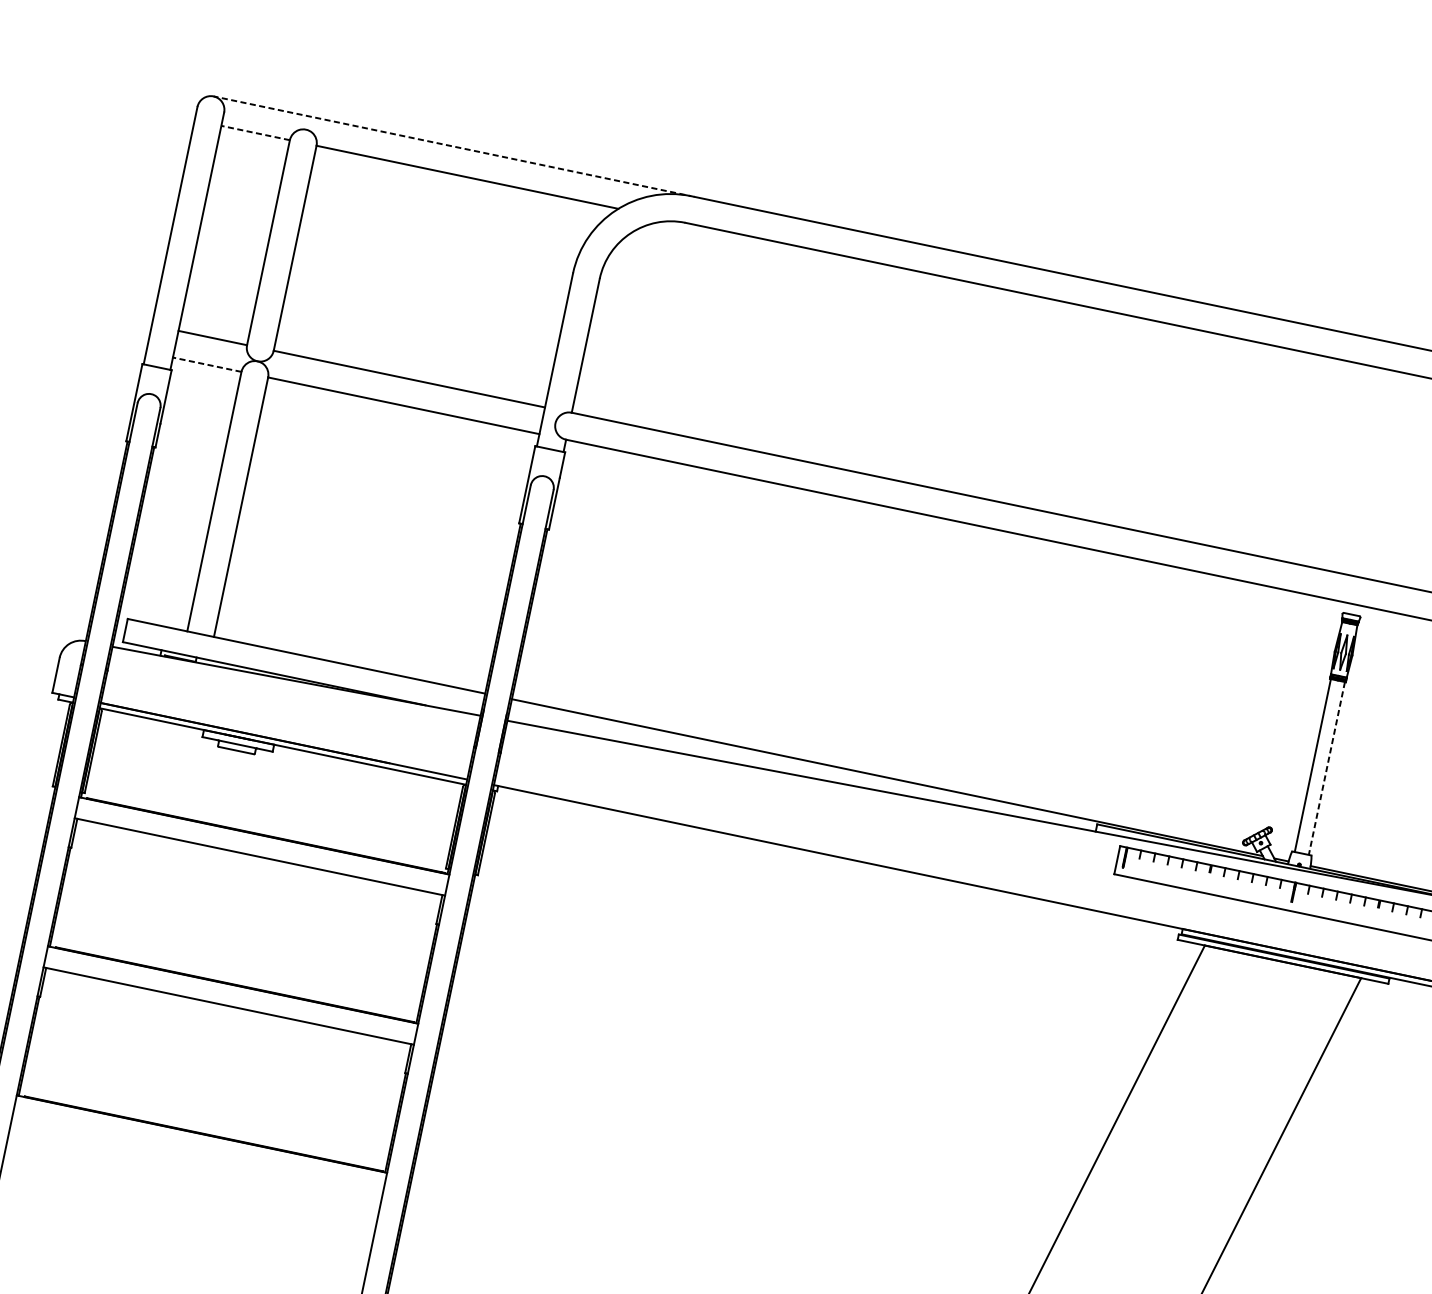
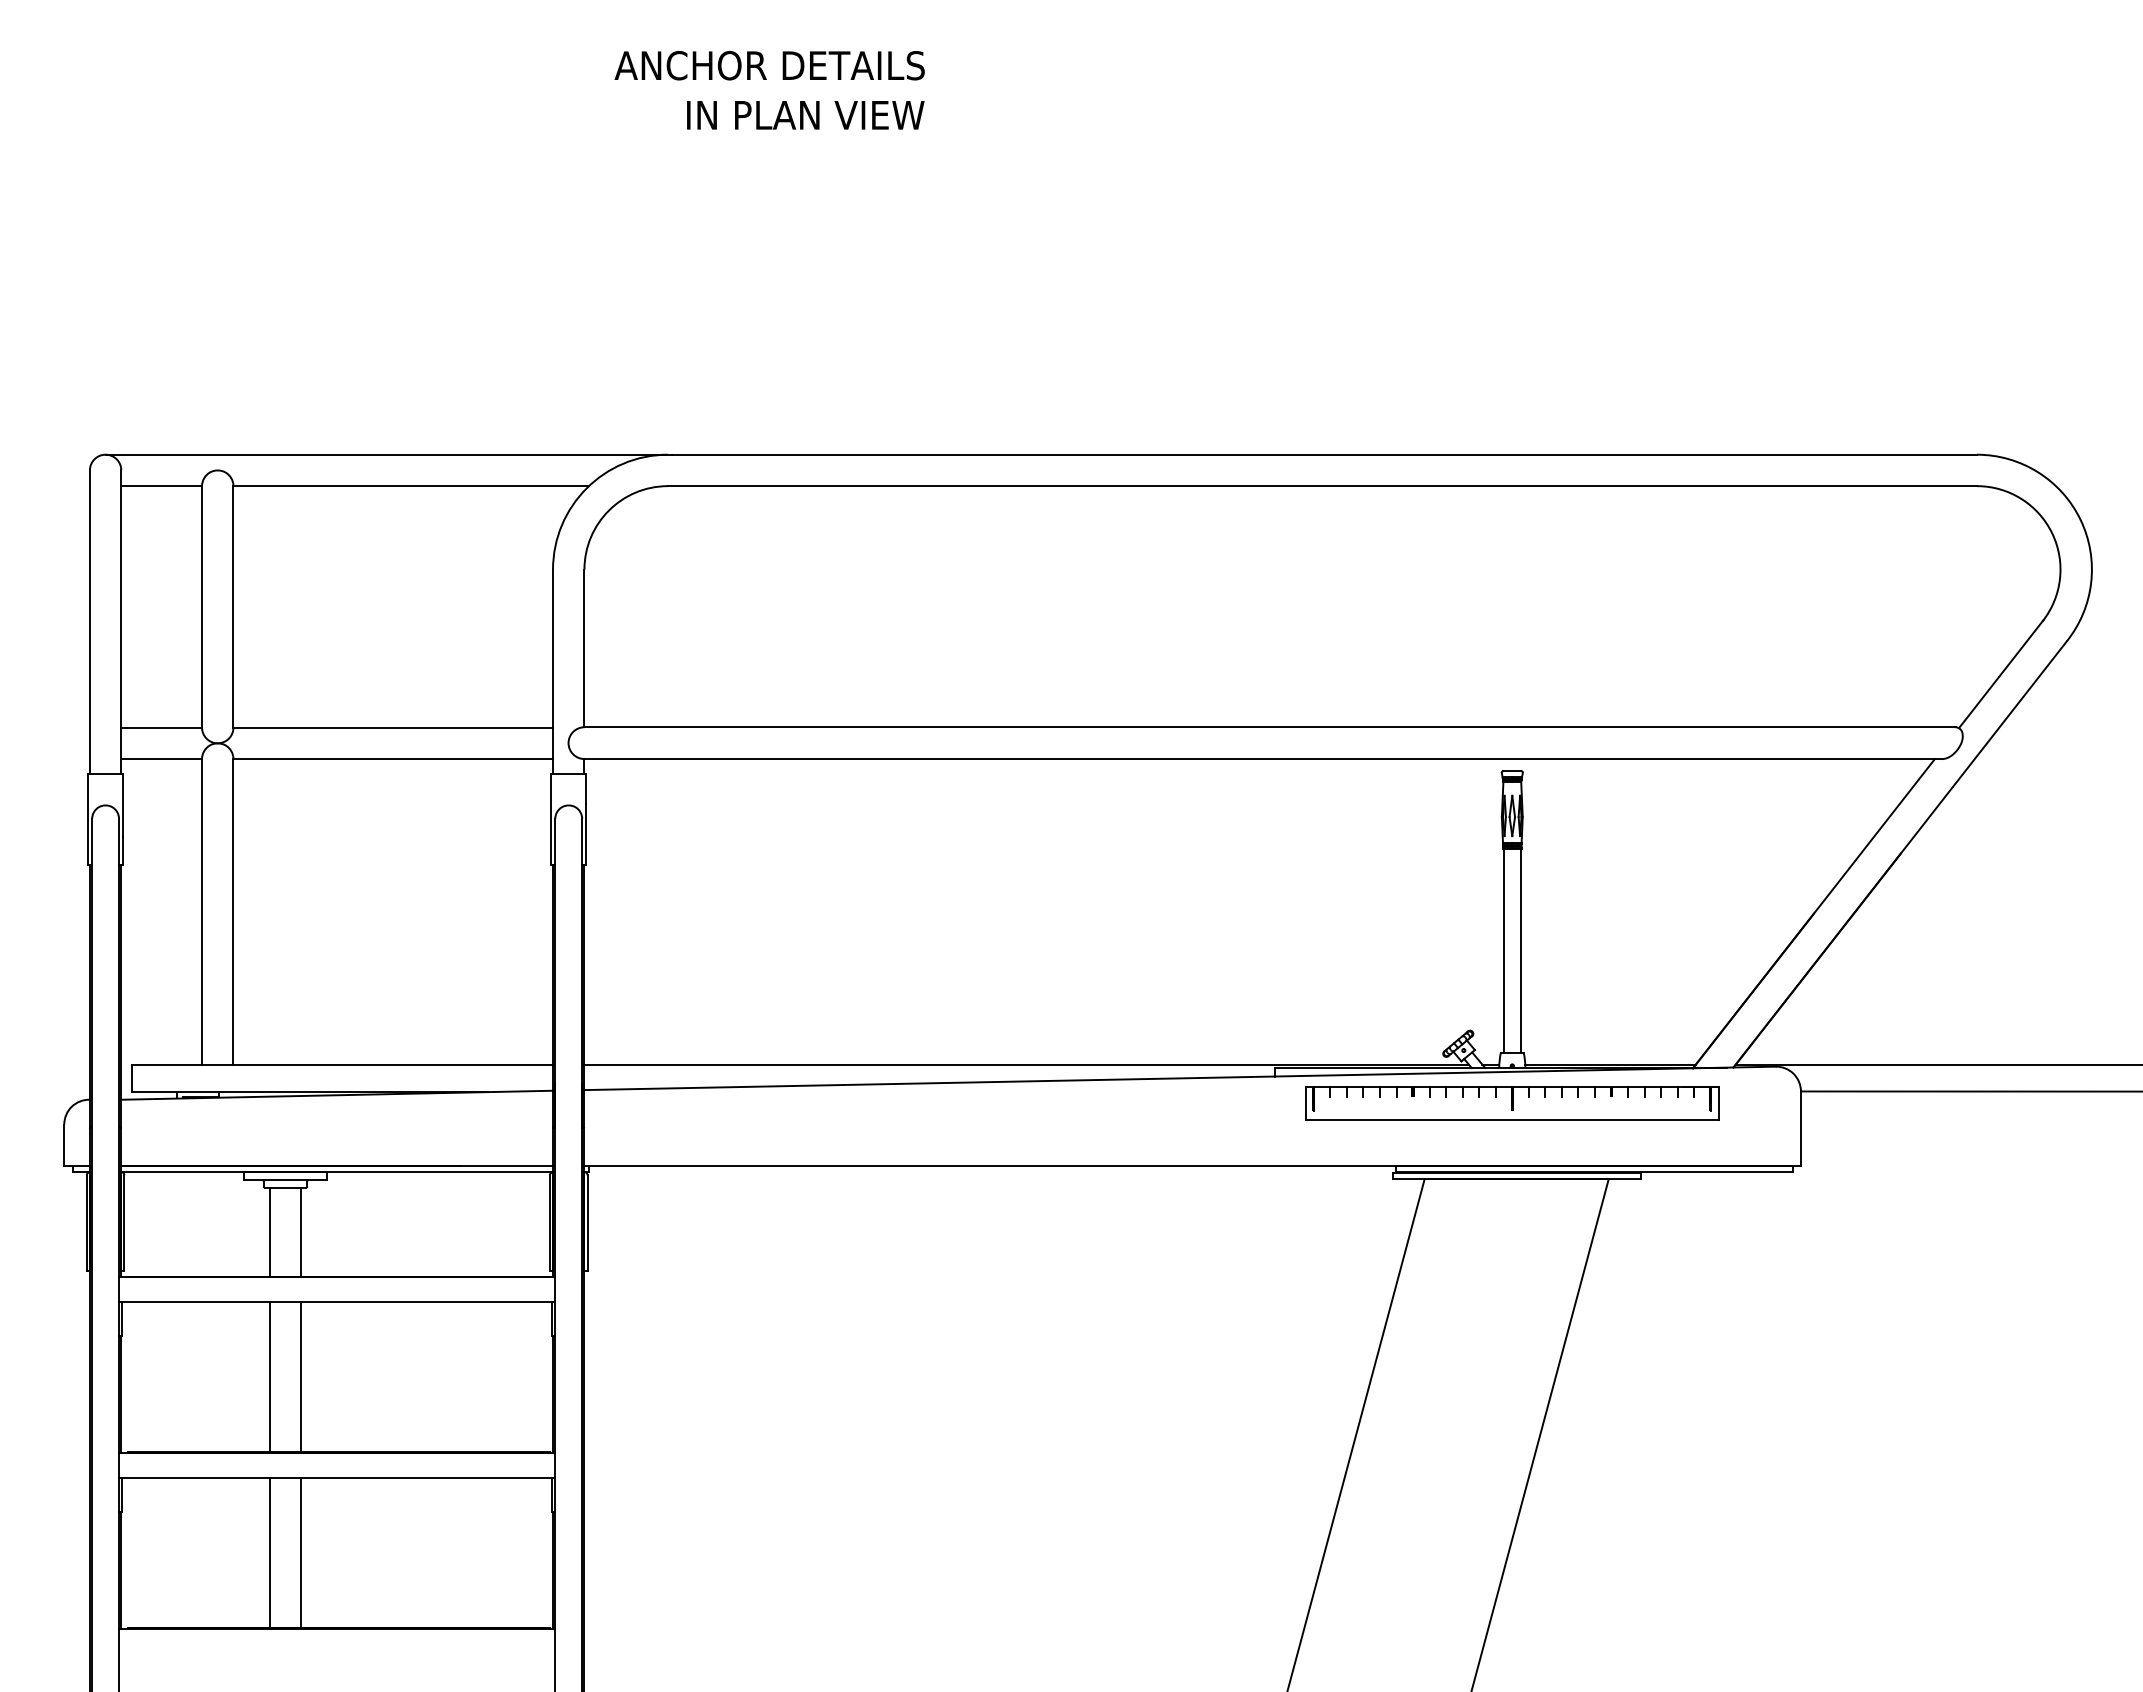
line: (255, 133) -> (161, 486), dashed -> solid
line: (453, 146) -> (388, 454), dashed -> solid
line: (206, 365) -> (161, 759), dashed -> solid
line: (1326, 768) -> (1520, 950), dashed -> solid
line: (214, 784) -> (269, 1231), added
line: (241, 791) -> (301, 1232), added
line: (189, 908) -> (269, 1377), added
line: (216, 914) -> (301, 1377), added
line: (158, 1057) -> (269, 1552), added
line: (185, 1063) -> (301, 1552), added

